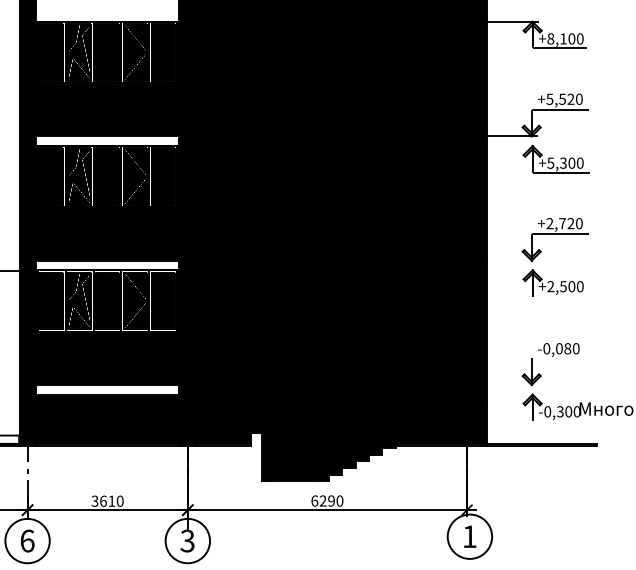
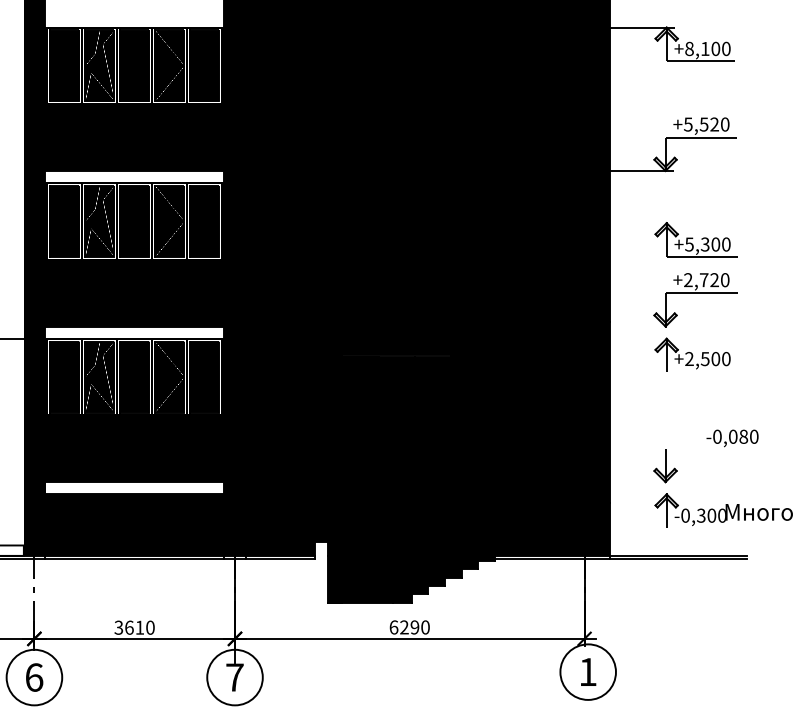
part: (555, 159) -> (695, 239), moved
text: (558, 350) -> (732, 438), moved
text: (187, 541) -> (234, 677), 3 -> 7

